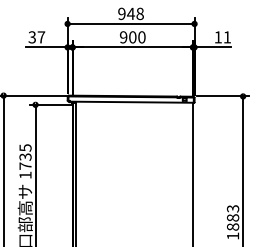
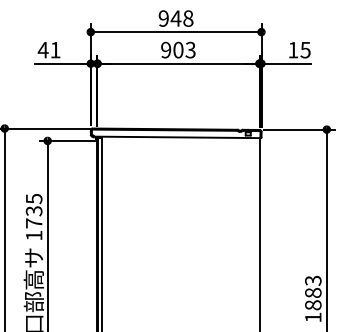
text: (36, 37) -> (48, 50), 37 -> 41
text: (141, 37) -> (190, 50), 900 -> 903
text: (227, 37) -> (305, 50), 11 -> 15

